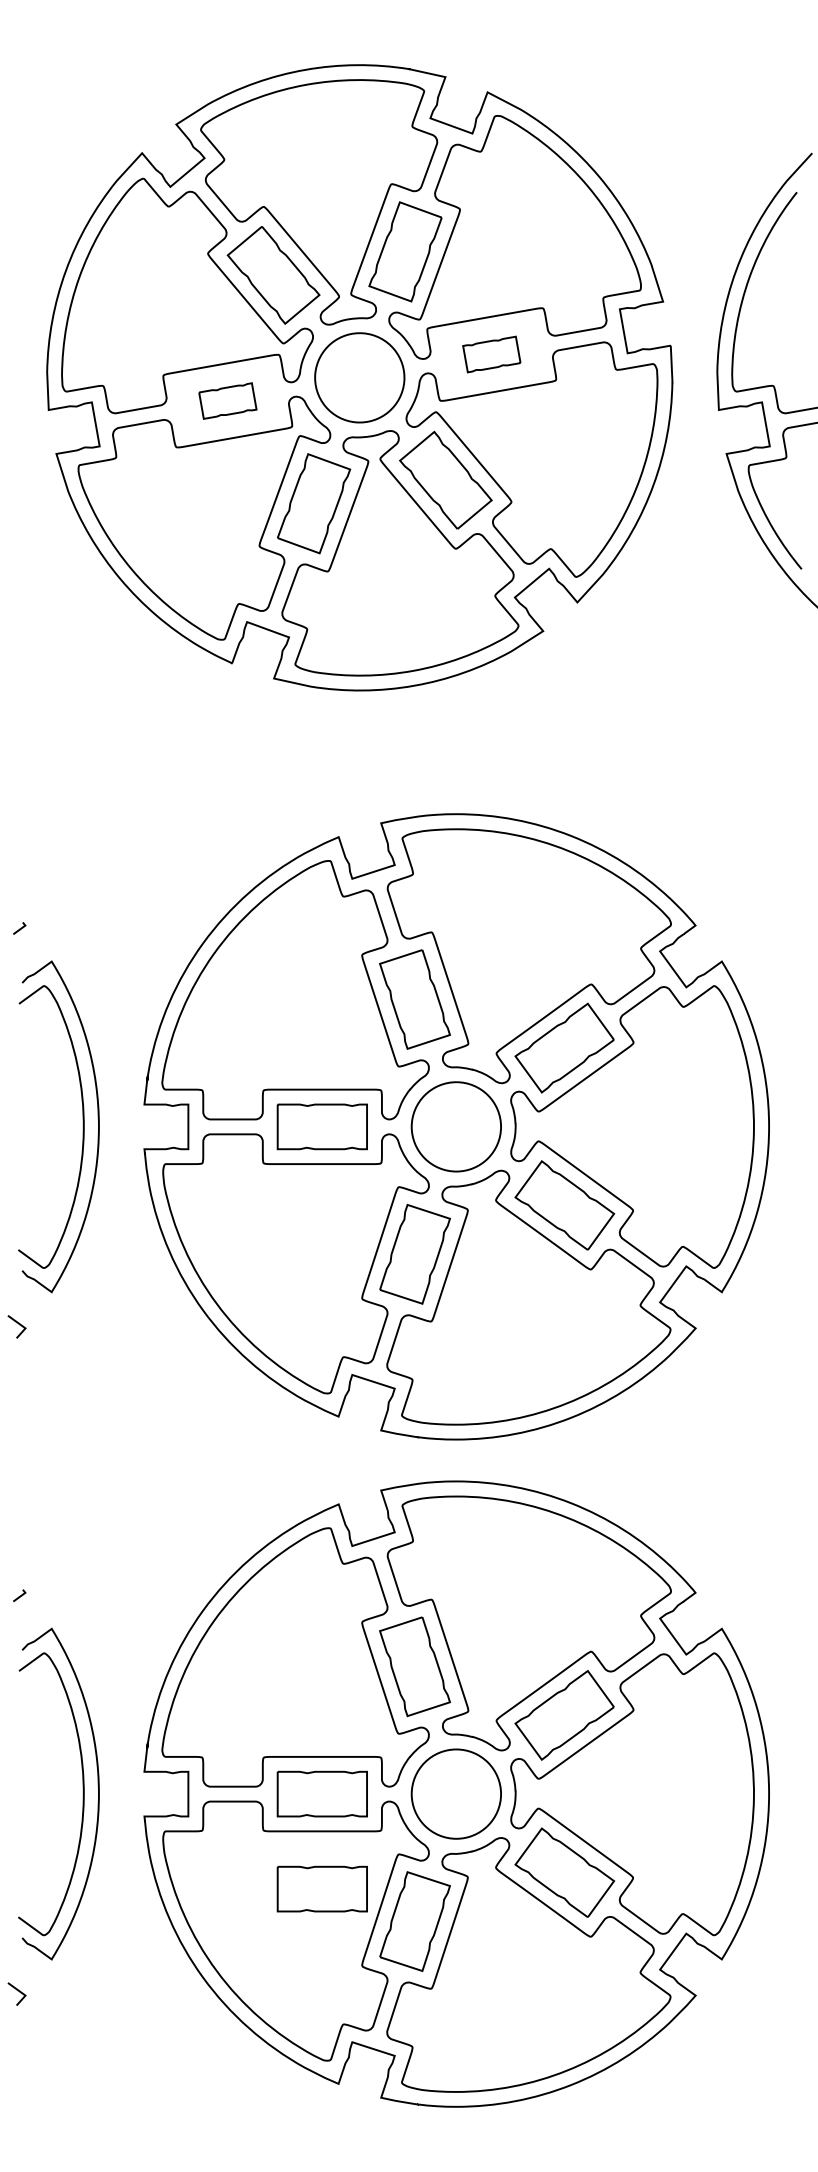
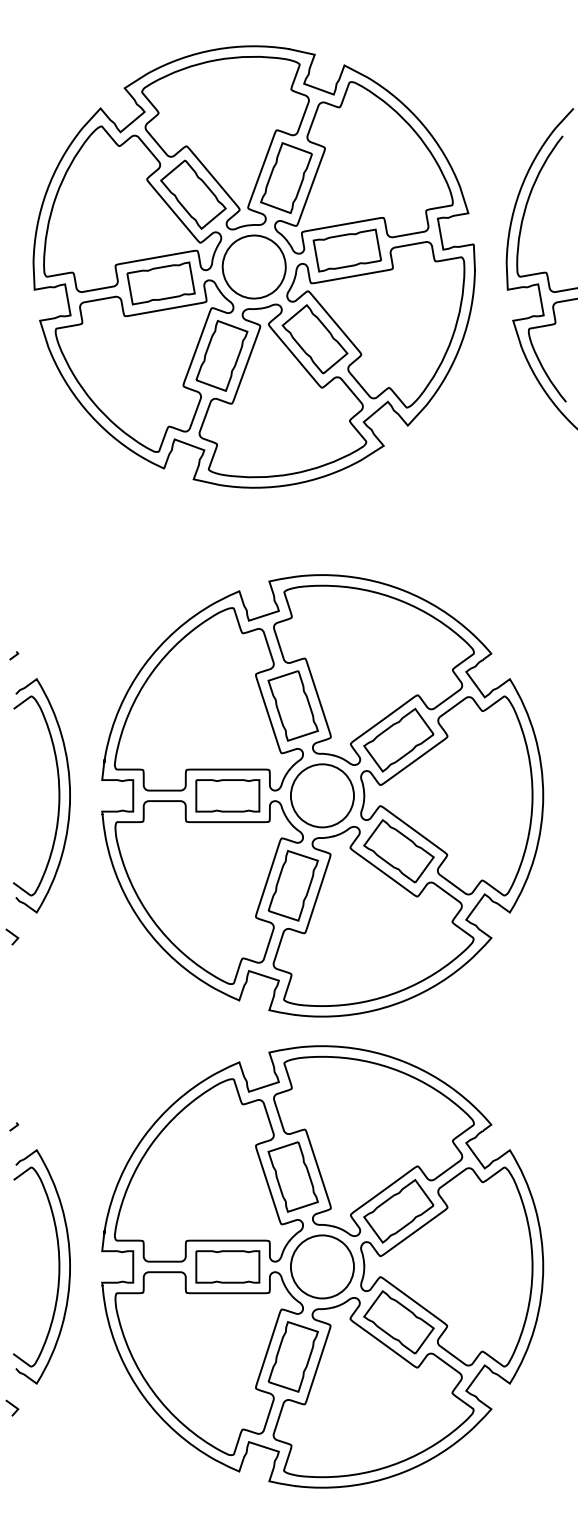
part: (491, 354) -> (347, 250), size x1.67
part: (227, 400) -> (160, 283), size x1.67
part: (321, 1888) -> (227, 1333), removed

